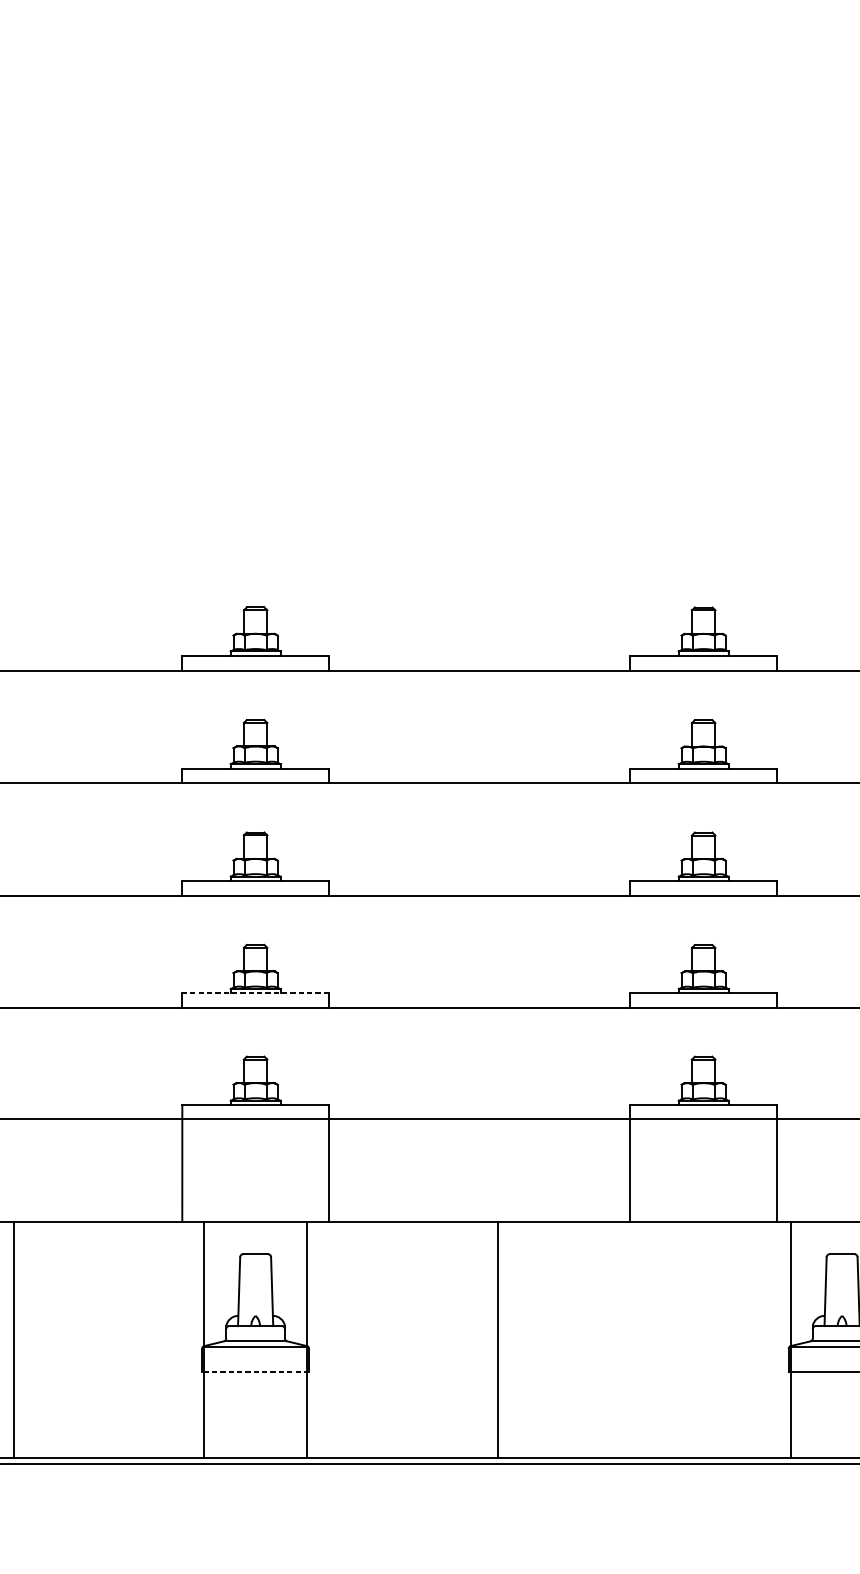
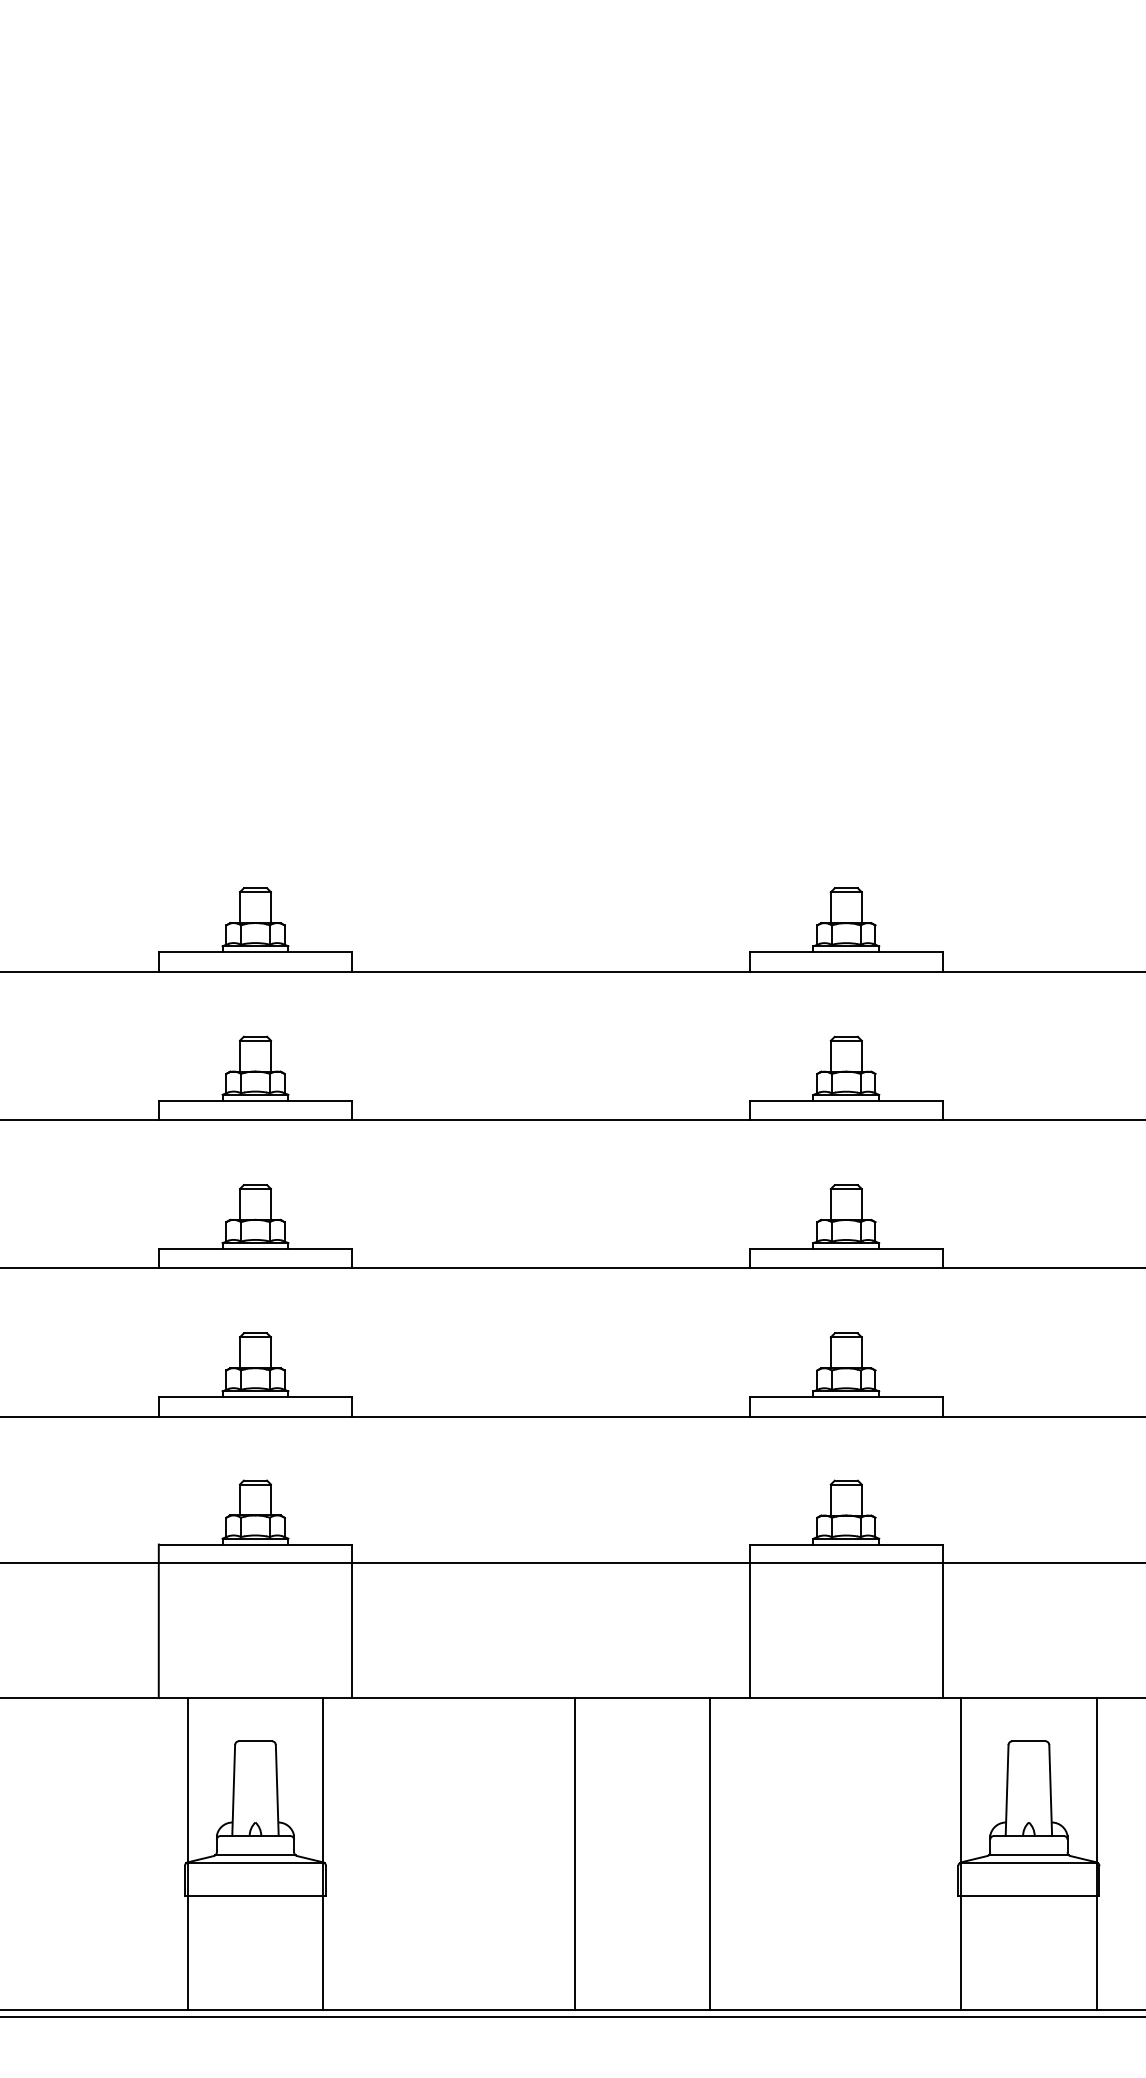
line: (255, 993) -> (255, 1397), dashed -> solid
line: (599, 1340) -> (709, 1854), added
line: (255, 1371) -> (255, 1895), dashed -> solid

